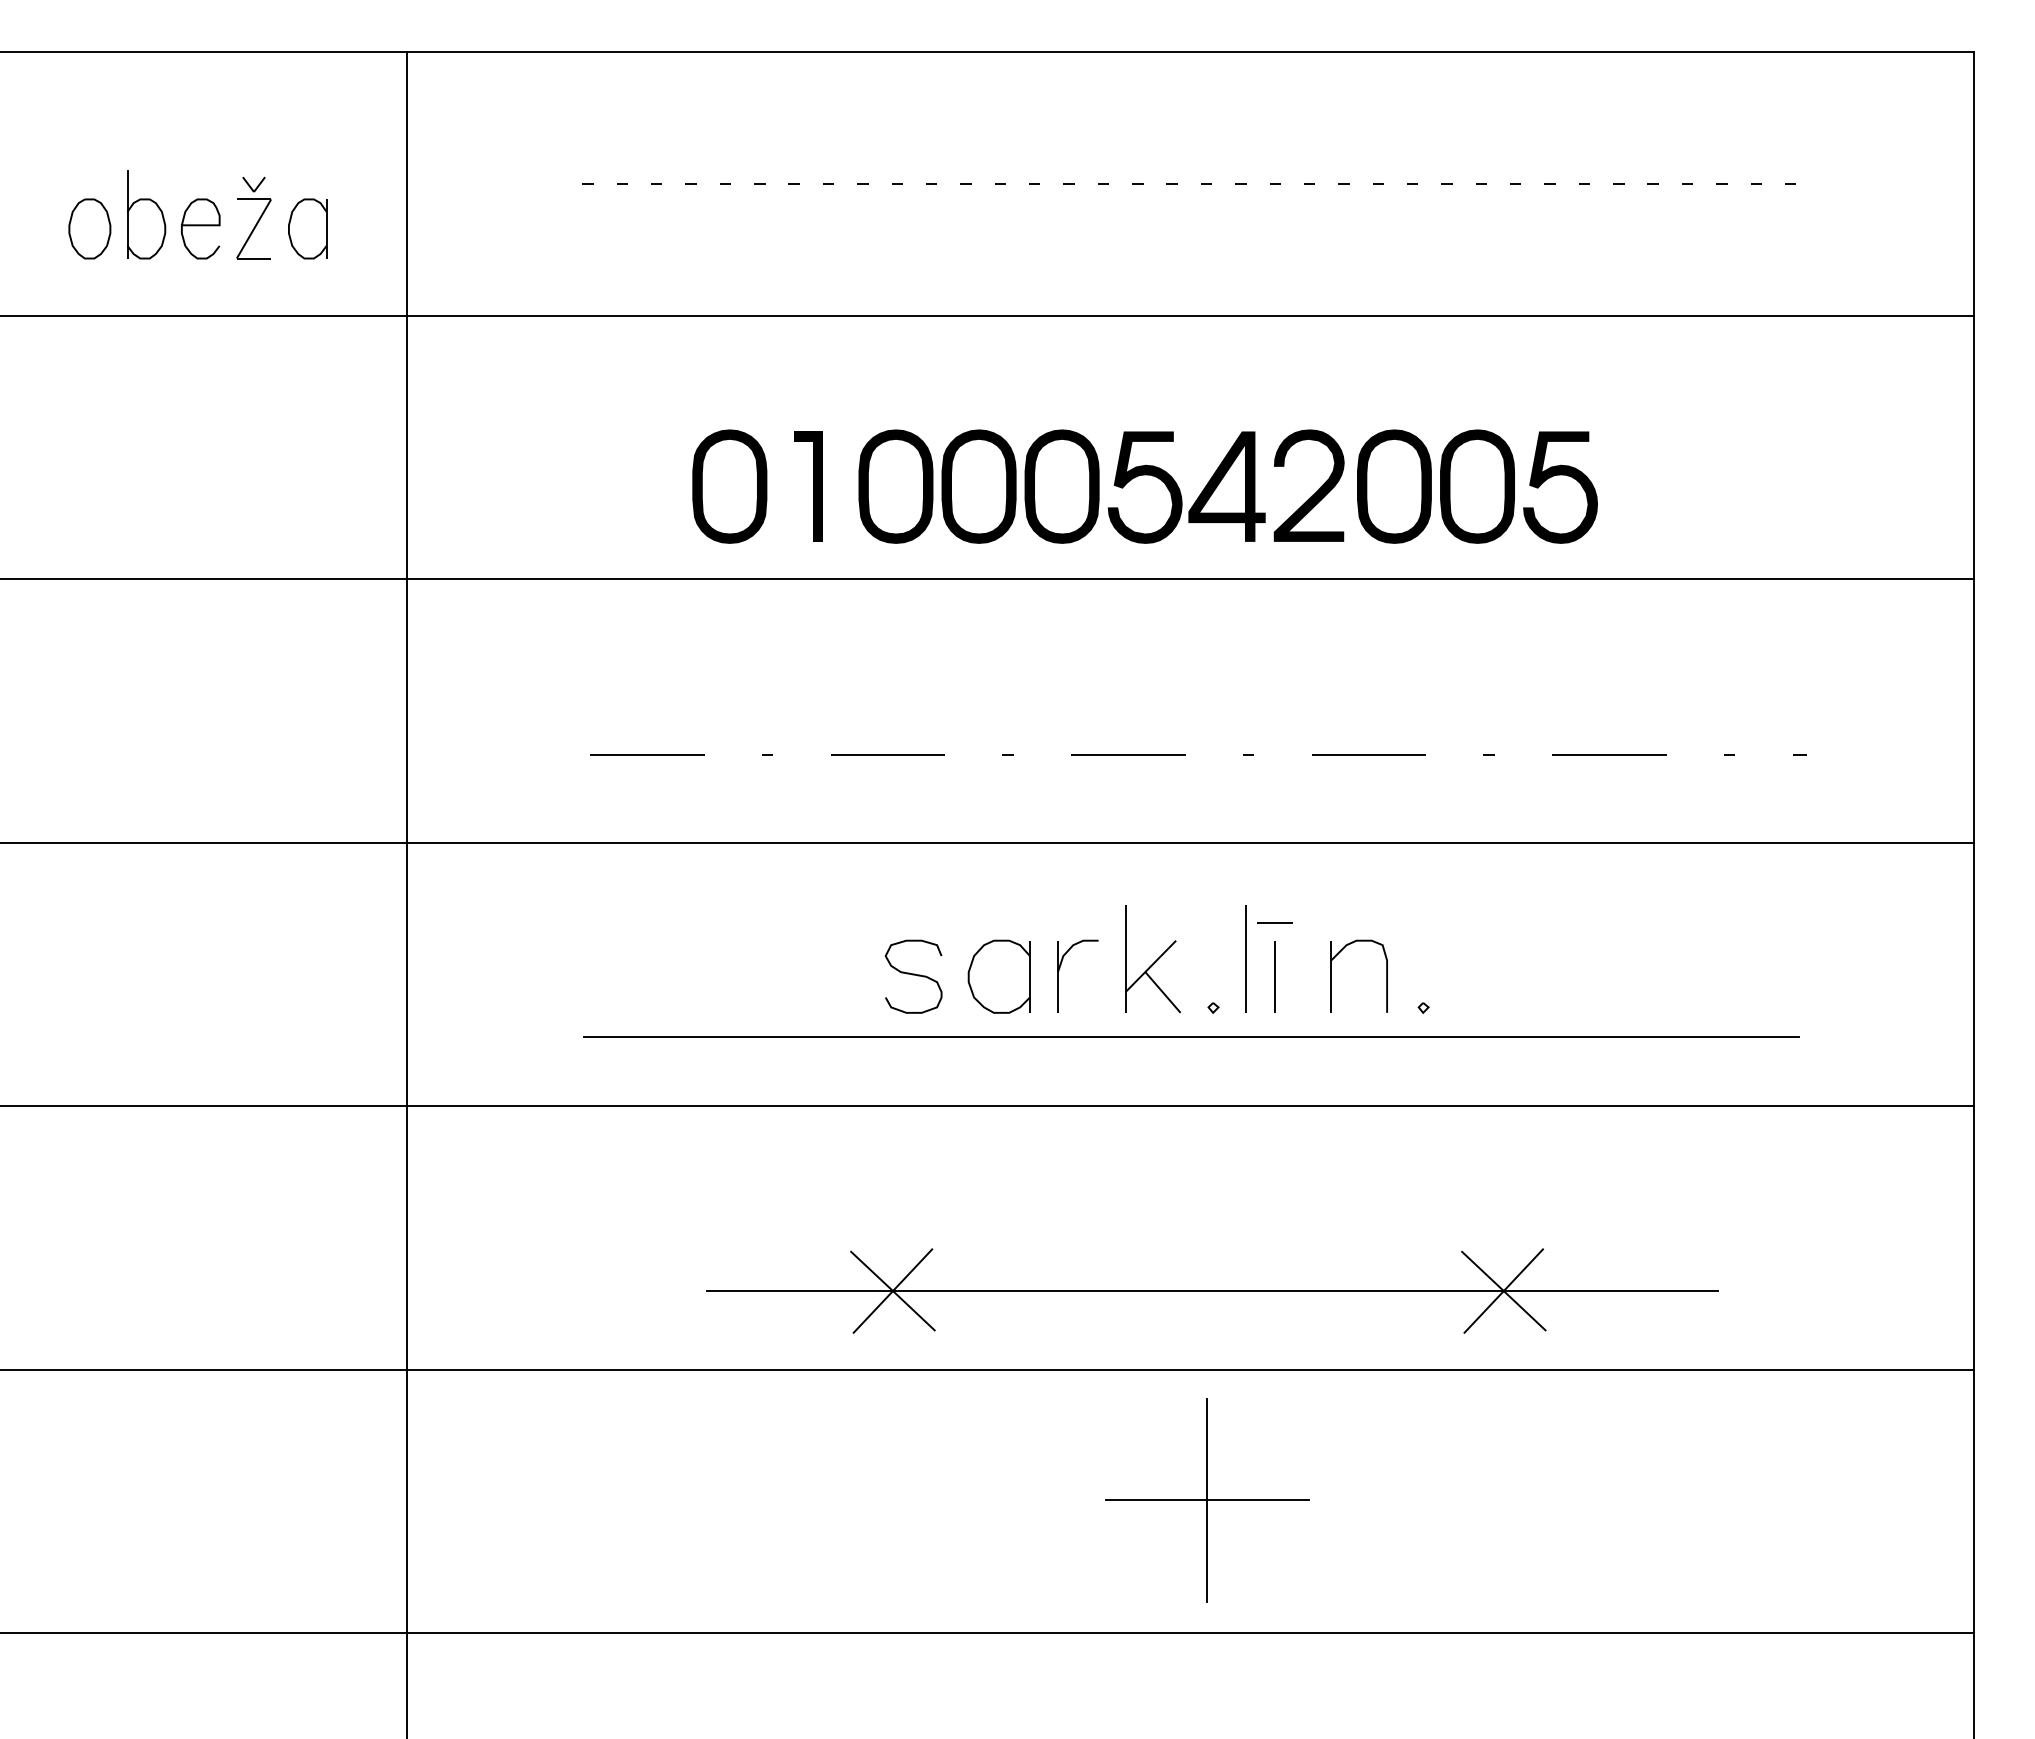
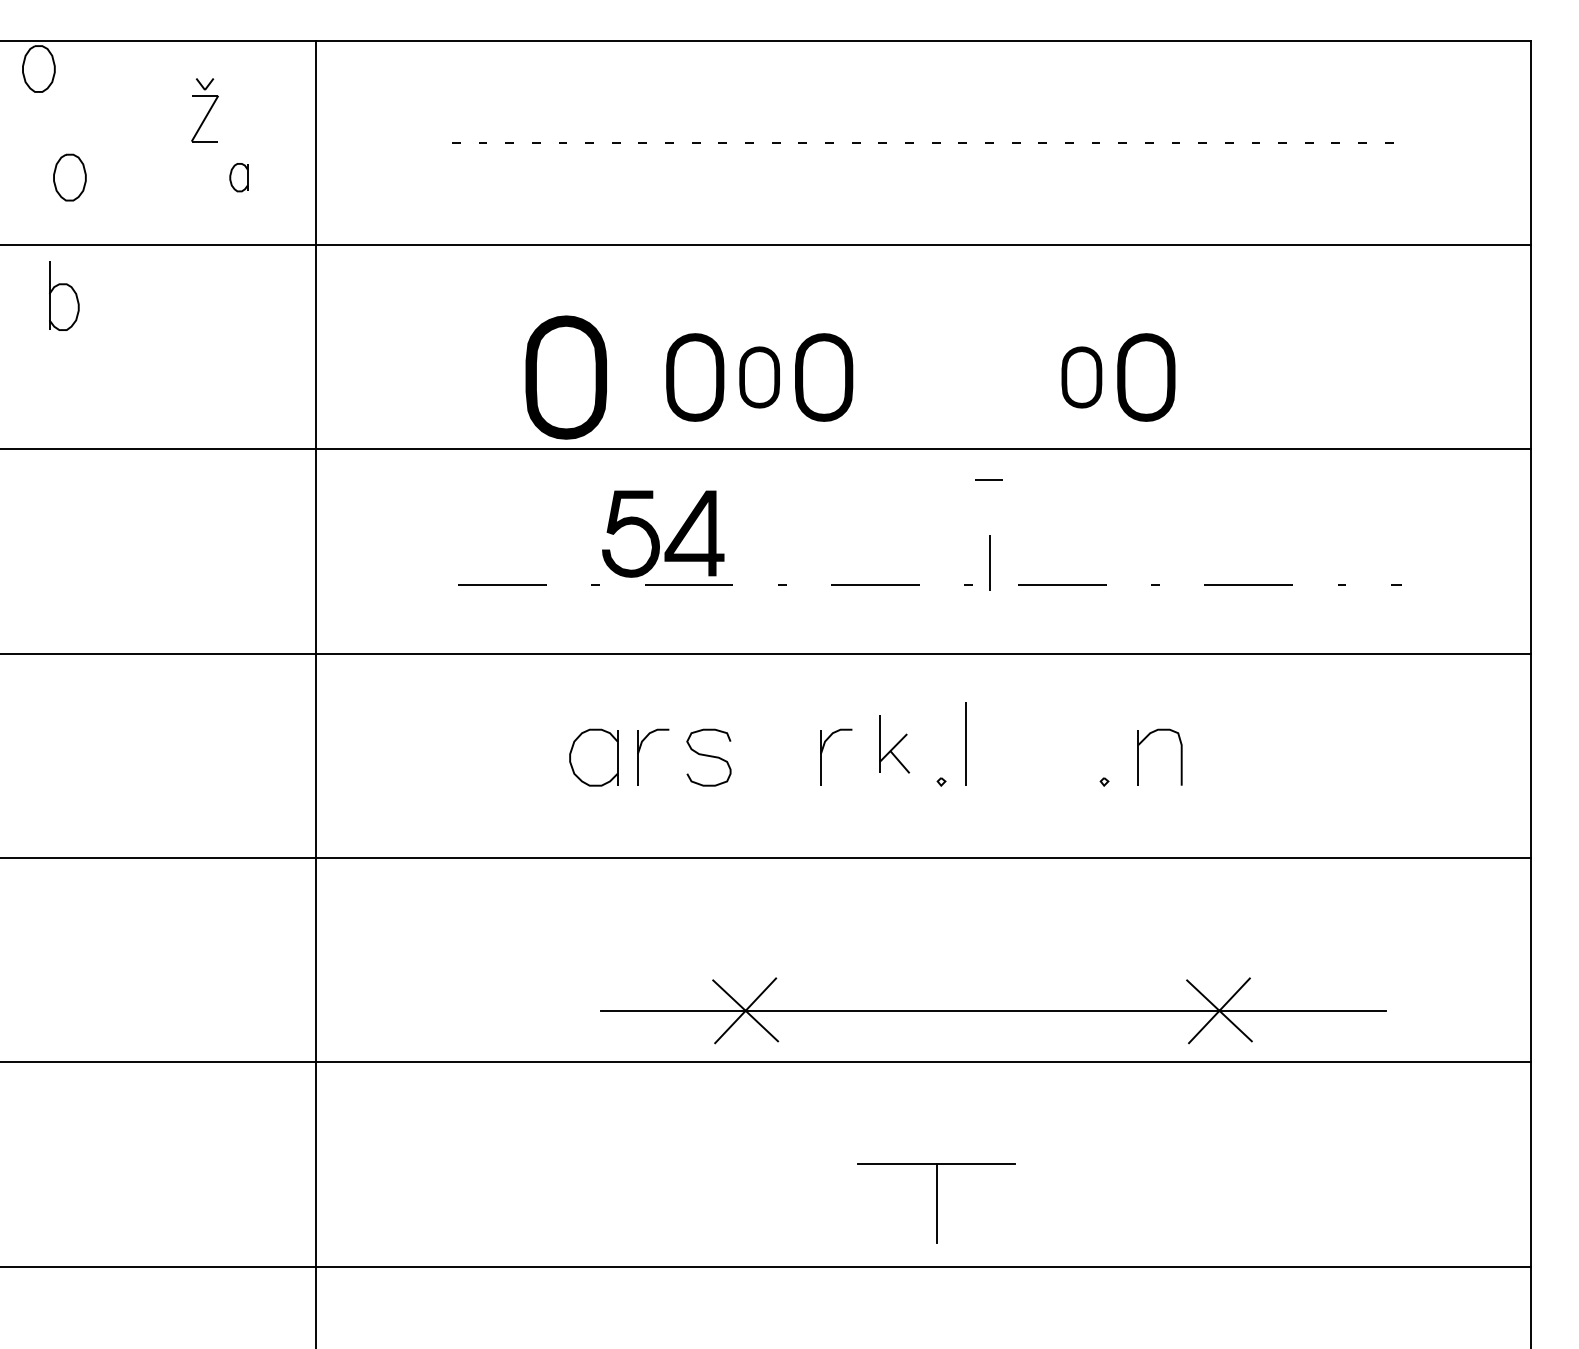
part: (49, 88) -> (38, 68), added
part: (146, 214) -> (64, 295), moved
part: (253, 217) -> (204, 109), moved
curve: (200, 226) -> (155, 175), removed
part: (307, 228) -> (238, 177), size x0.6
fill: (1308, 485) -> (1015, 376), removed
part: (729, 486) -> (566, 377), size x1.4
fill: (808, 486) -> (627, 377), removed
part: (978, 486) -> (759, 377), size x0.7
part: (1394, 486) -> (1081, 377), size x0.7
fill: (1560, 487) -> (1210, 378), removed
part: (1180, 490) -> (658, 536), moved
line: (1274, 922) -> (988, 479), moved
part: (1152, 959) -> (894, 744), size x0.7
part: (824, 968) -> (639, 751), added
part: (1331, 975) -> (1138, 756), moved
part: (998, 976) -> (593, 757), moved
line: (1274, 976) -> (988, 562), moved
line: (1190, 1037) -> (923, 804), removed
part: (1212, 1290) -> (993, 1010), moved
line: (1207, 1449) -> (936, 1124), removed

